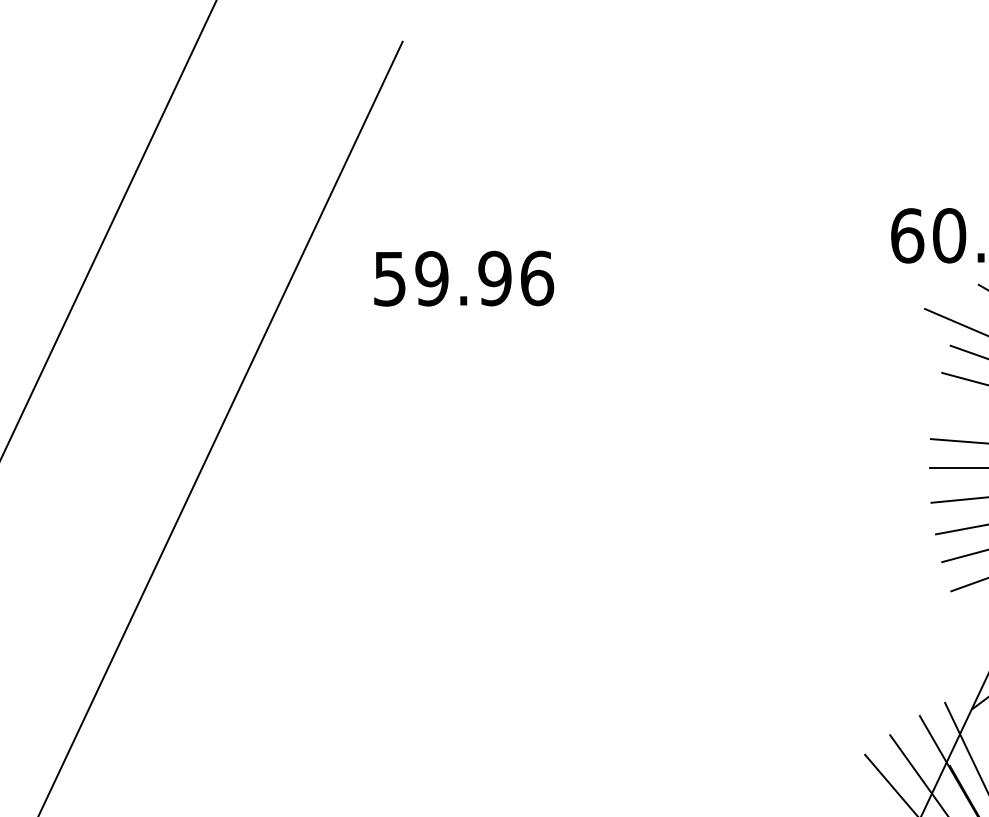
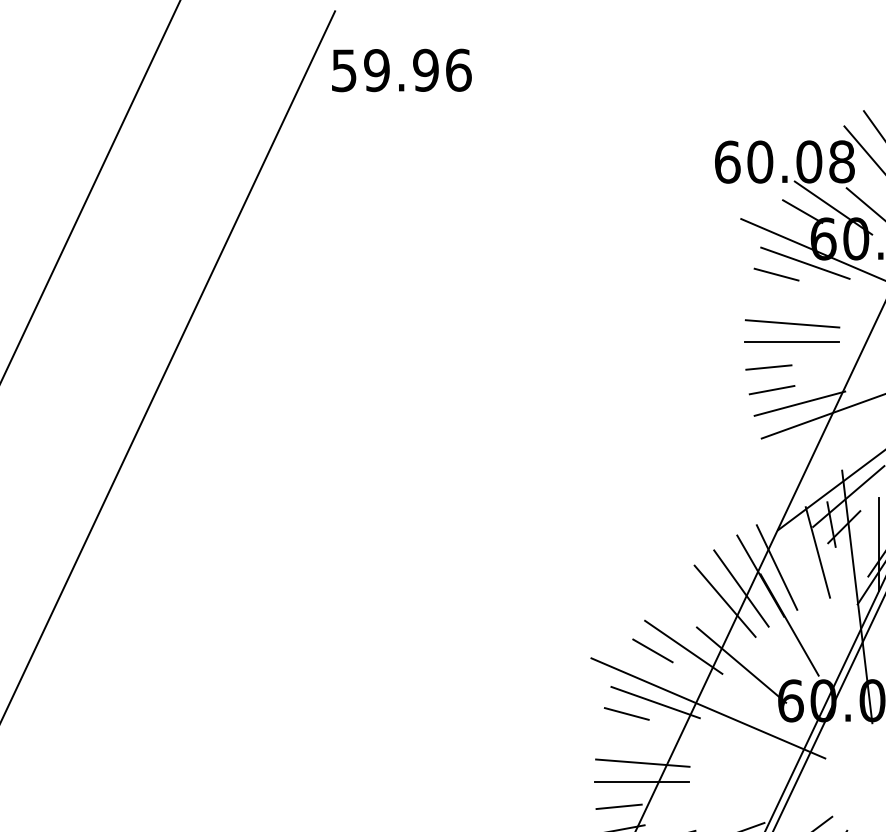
text: (463, 278) -> (401, 70), moved

